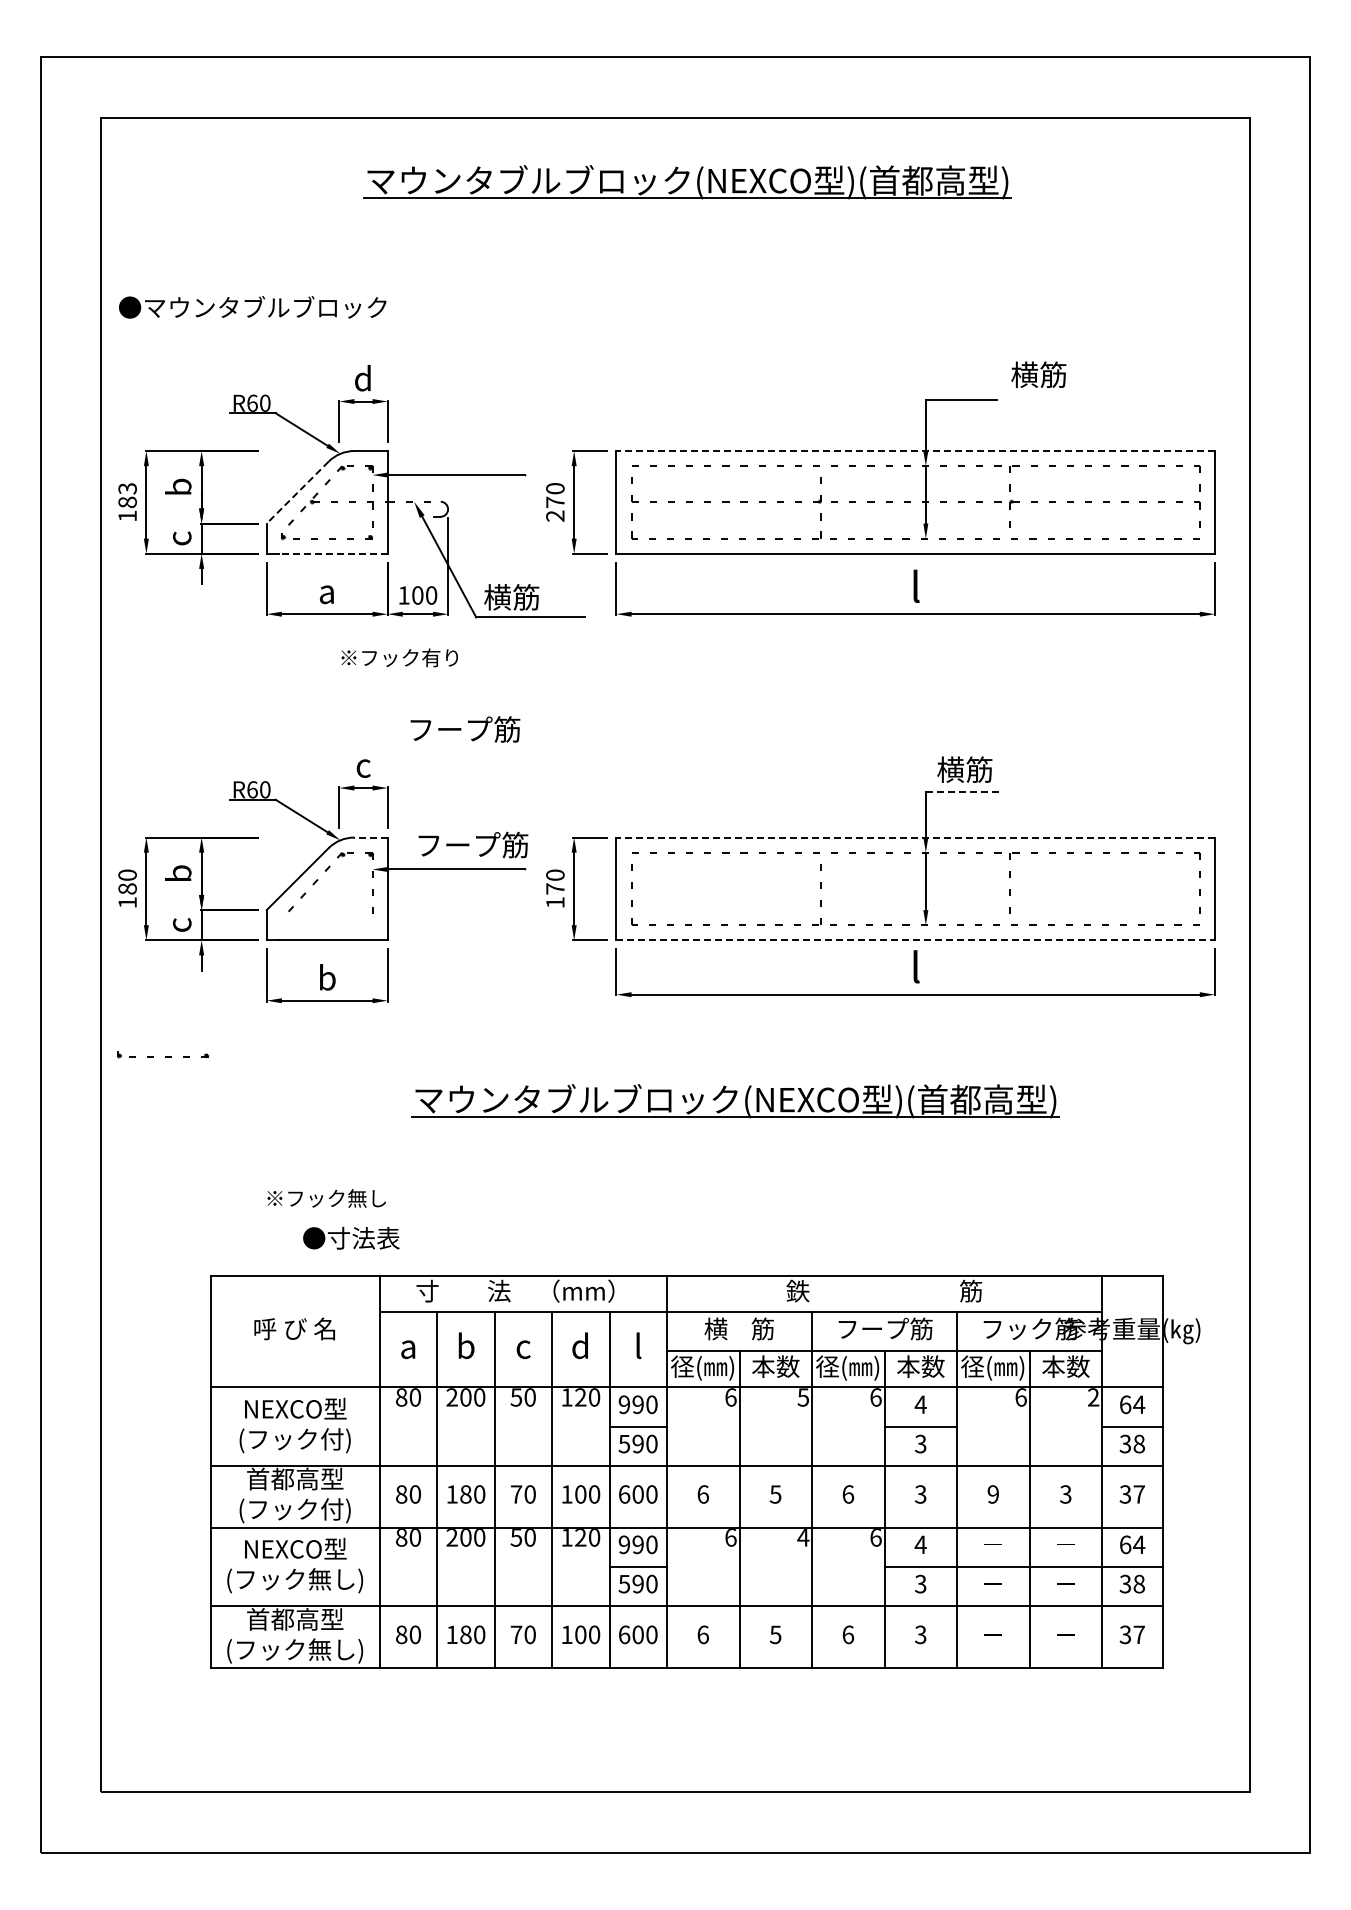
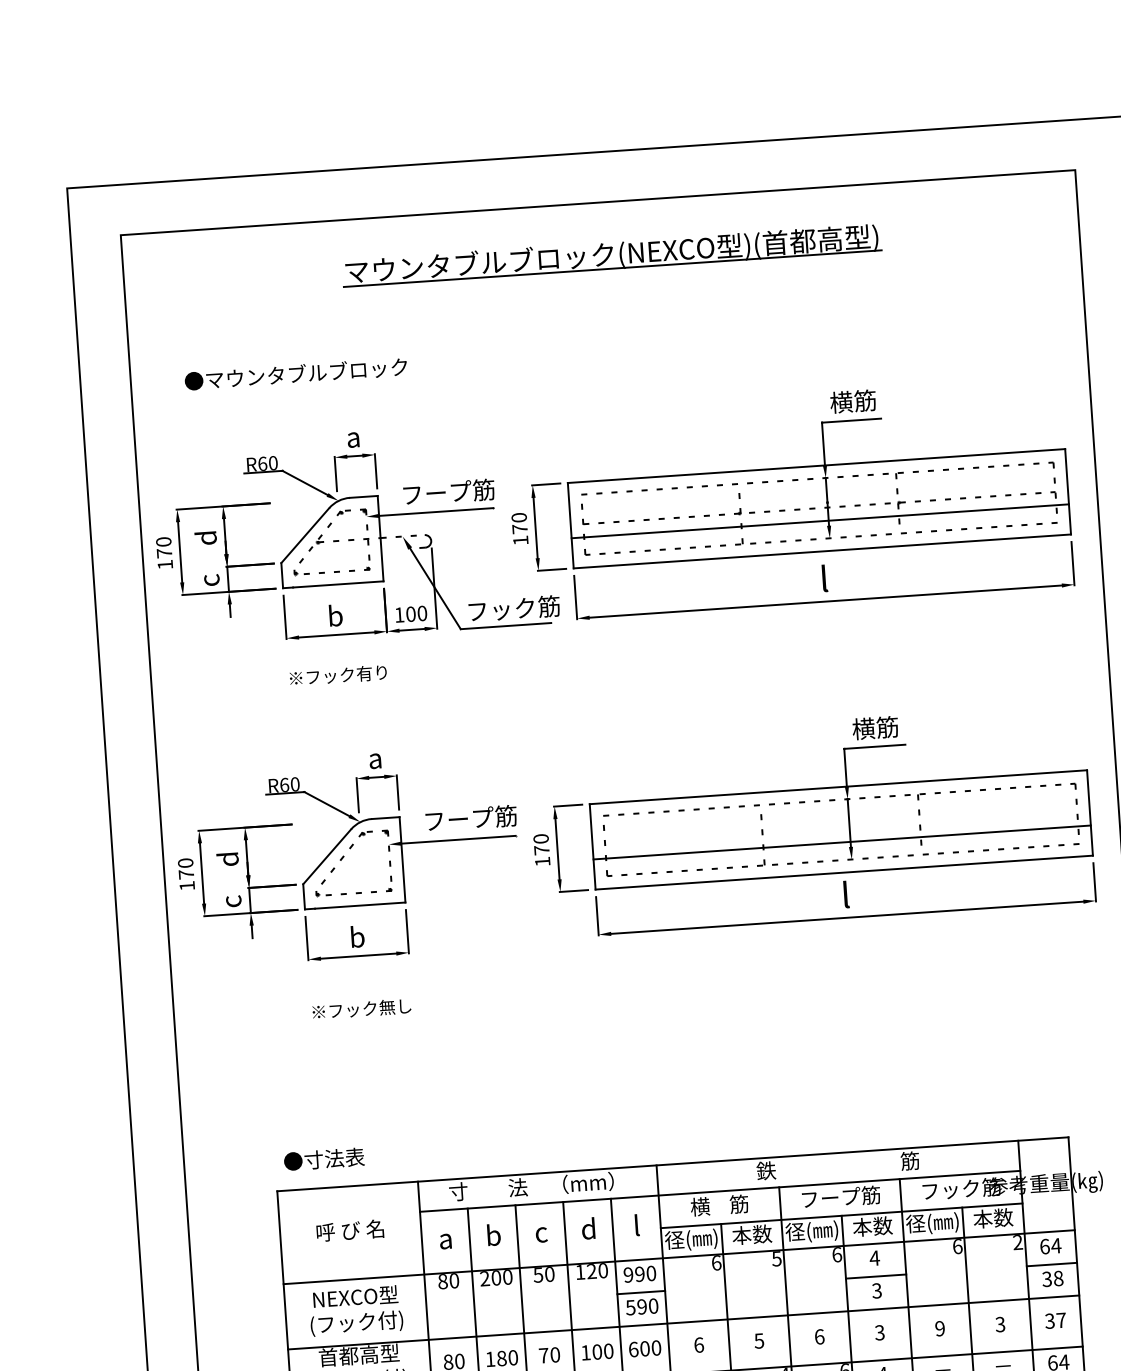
text: (252, 307) -> (295, 374), moved
text: (1038, 374) -> (852, 401), moved
text: (362, 377) -> (352, 436), d -> a
line: (915, 451) -> (816, 466), dashed -> solid
text: (178, 486) -> (205, 537), b -> d
line: (297, 492) -> (305, 535), dashed -> solid
text: (127, 495) -> (164, 547), 183 -> 170
text: (555, 515) -> (520, 540), 270 -> 170
line: (915, 517) -> (820, 521), added
line: (332, 553) -> (337, 584), dashed -> solid
text: (327, 590) -> (335, 615), a -> b
text: (540, 597) -> (513, 608), 横筋 -> フック筋
text: (399, 657) -> (338, 675), moved
text: (465, 729) -> (449, 492), moved
text: (363, 768) -> (375, 761), c -> a
line: (962, 792) -> (874, 747), dashed -> solid
line: (370, 837) -> (385, 818), dashed -> solid
line: (915, 837) -> (838, 787), dashed -> solid
text: (178, 873) -> (227, 858), b -> d
text: (127, 888) -> (186, 874), 180 -> 170
line: (915, 904) -> (842, 842), added
line: (916, 940) -> (844, 872), dashed -> solid
part: (163, 1054) -> (354, 891), moved
part: (735, 1101) -> (703, 1016), removed
text: (326, 1198) -> (361, 1009), moved
text: (351, 1238) -> (324, 1159), moved

